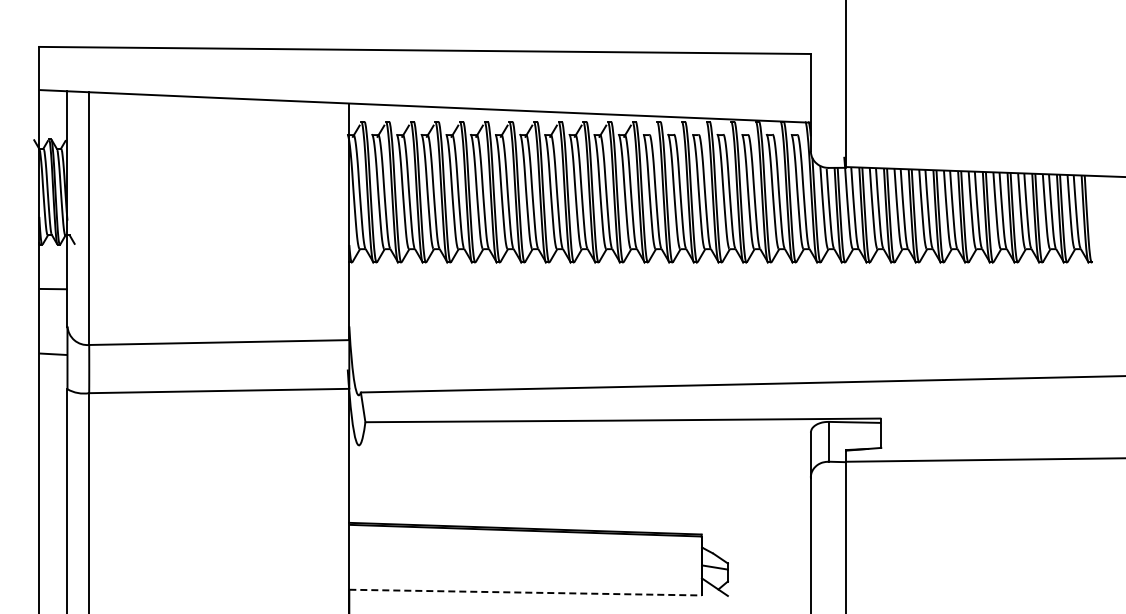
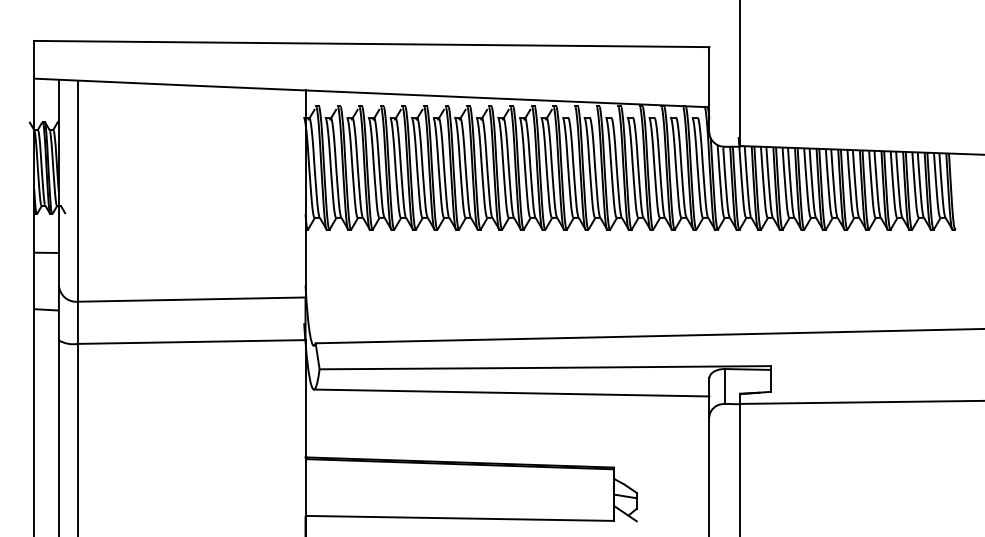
line: (584, 449) -> (511, 393), added
line: (525, 592) -> (459, 518), dashed -> solid

